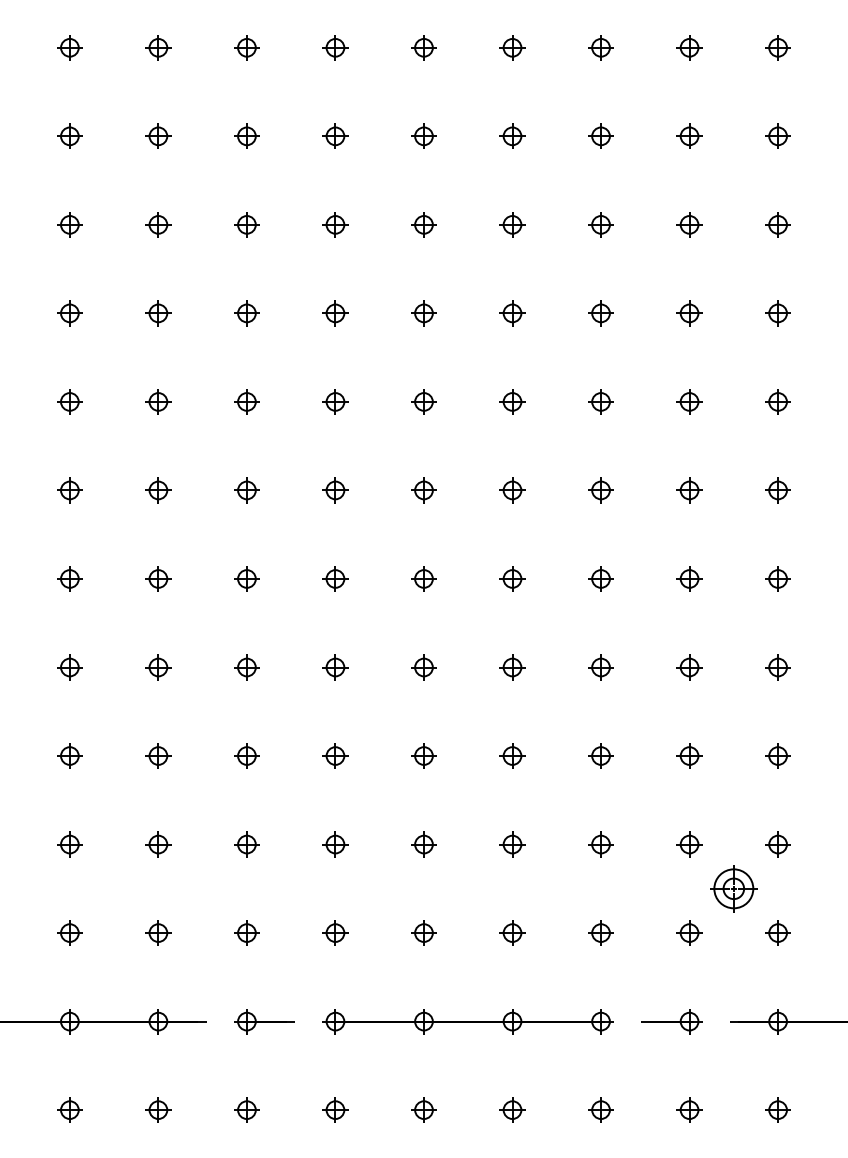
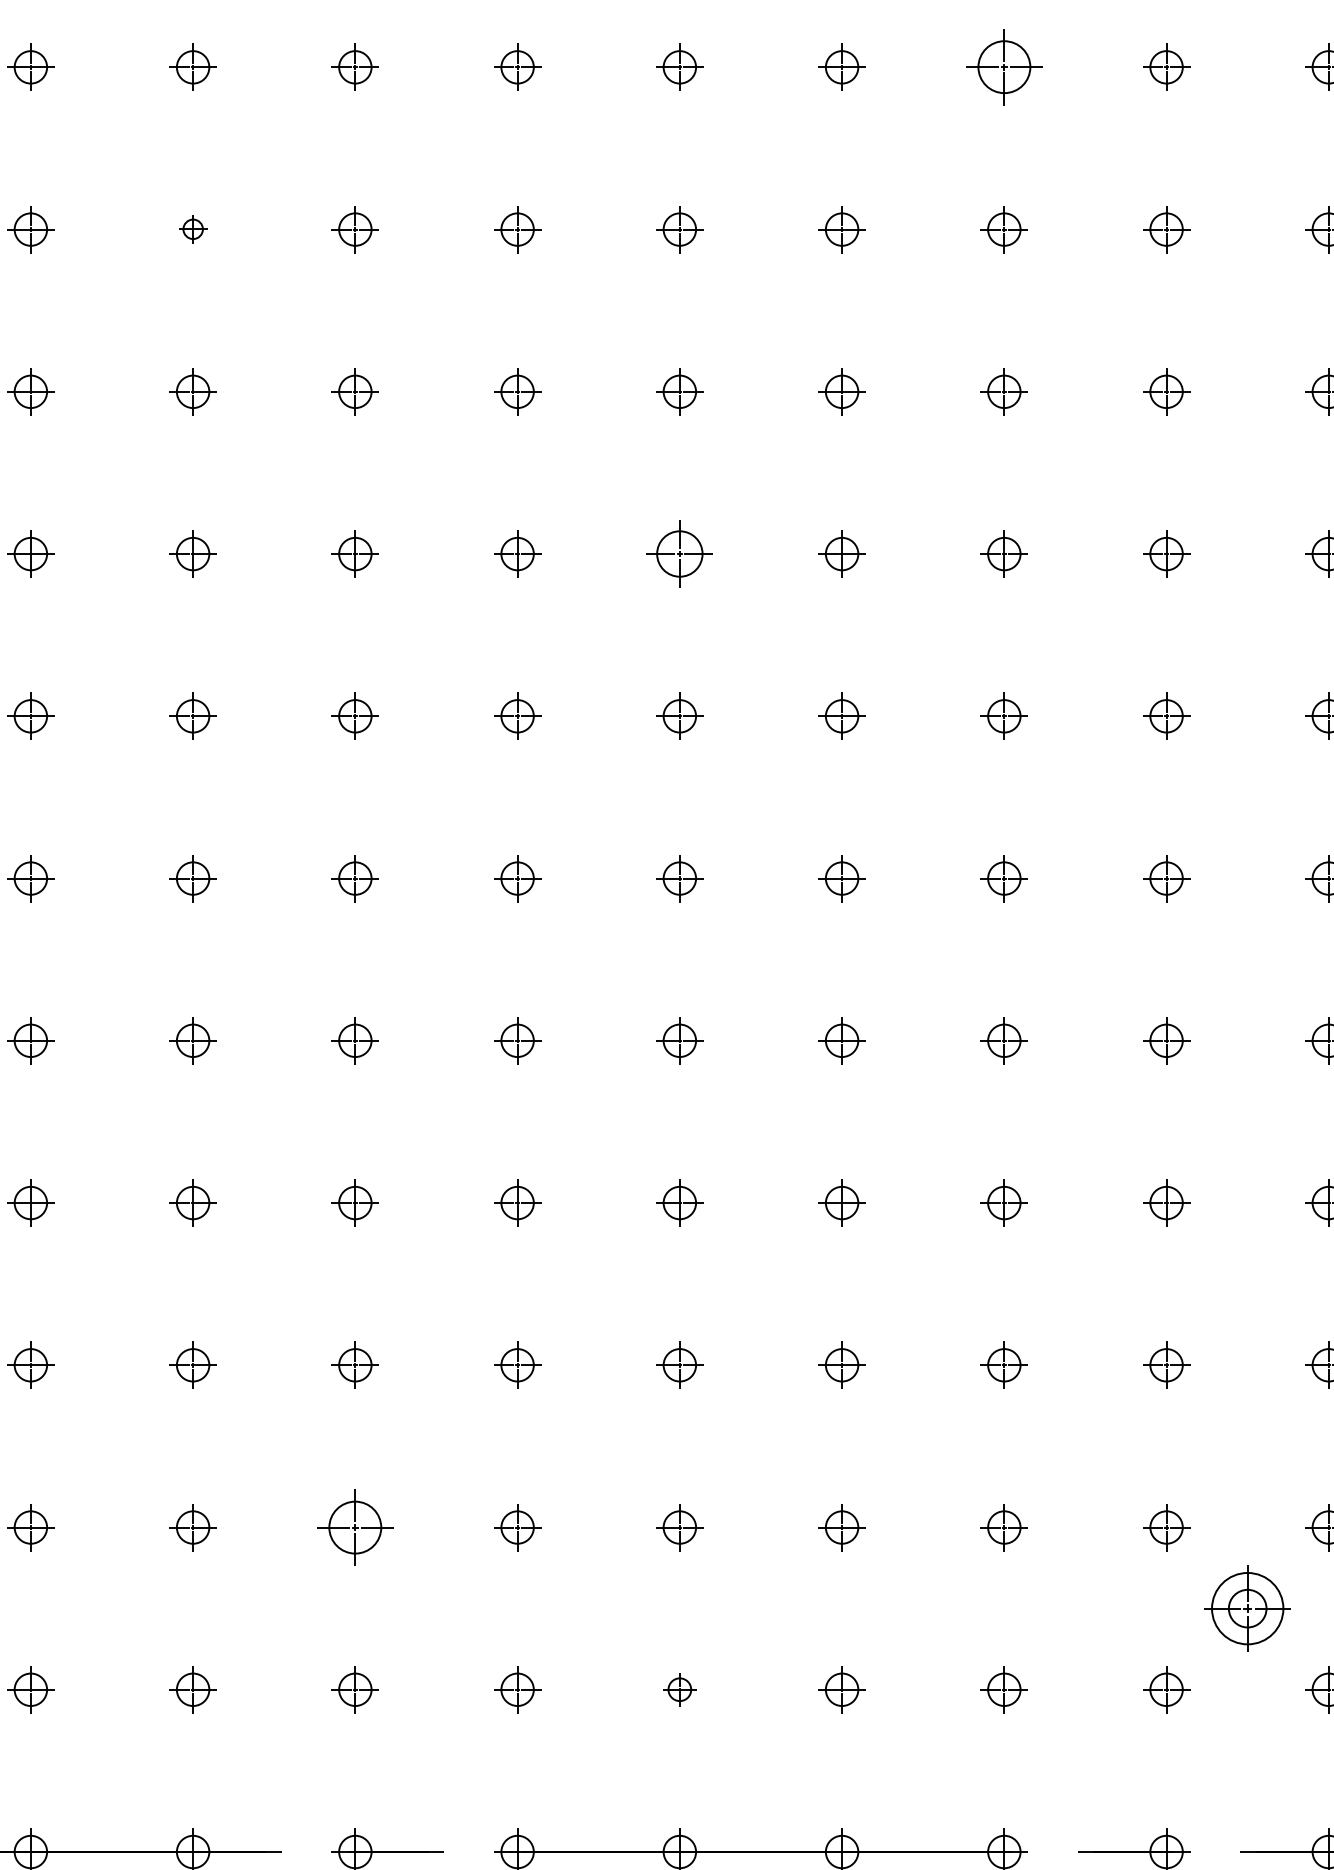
part: (600, 47) -> (1003, 66), size x1.6
part: (158, 135) -> (193, 228), size x0.6
part: (423, 313) -> (678, 554), size x1.4
part: (246, 844) -> (354, 1527), size x1.6
part: (423, 932) -> (678, 1688), size x0.7

